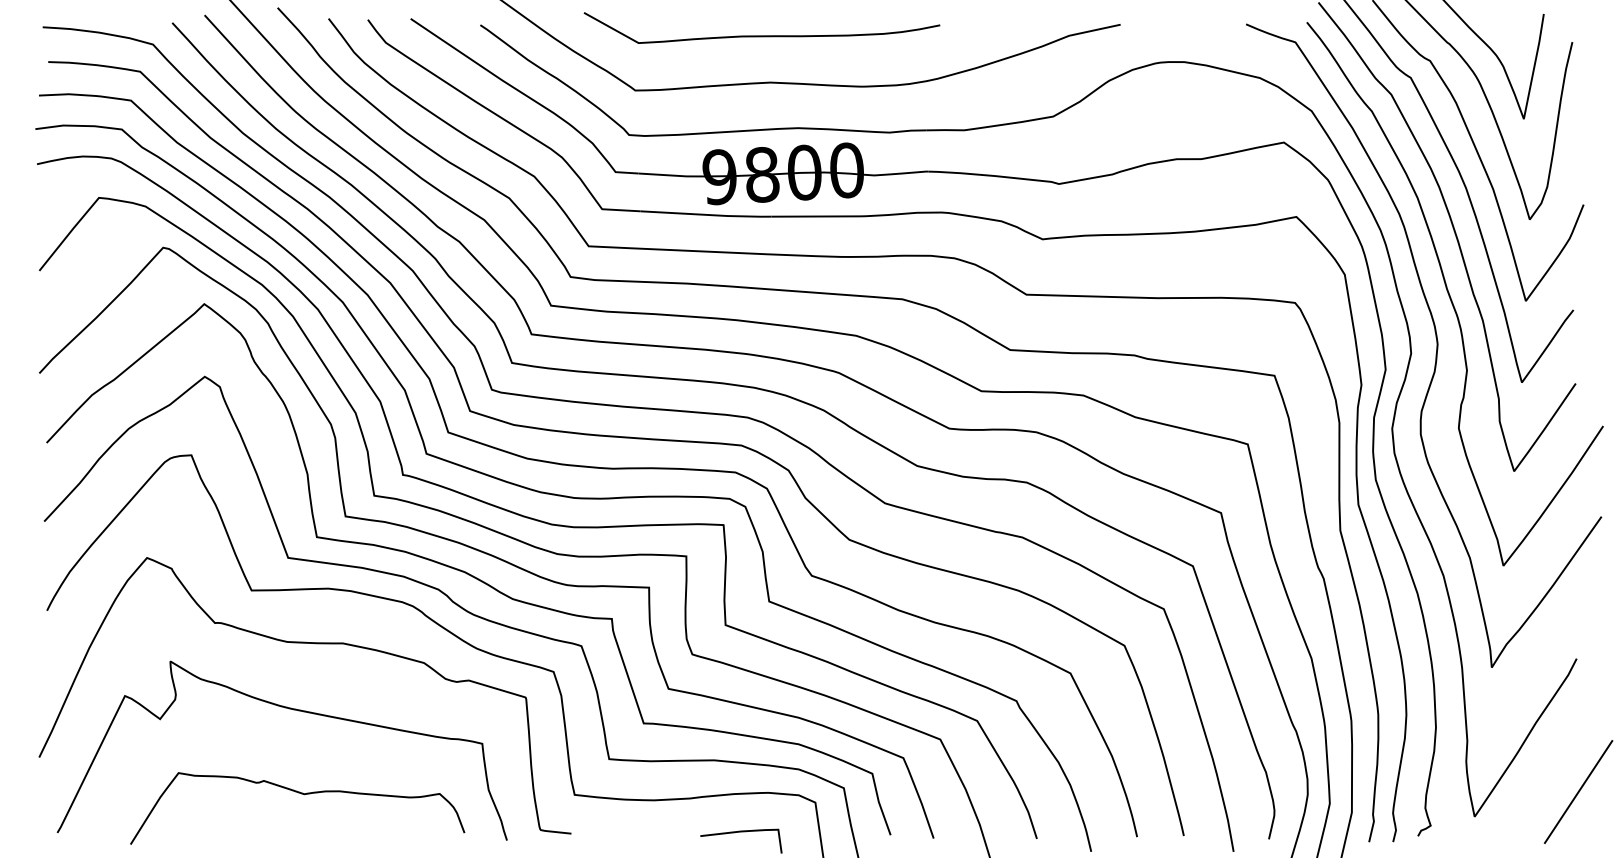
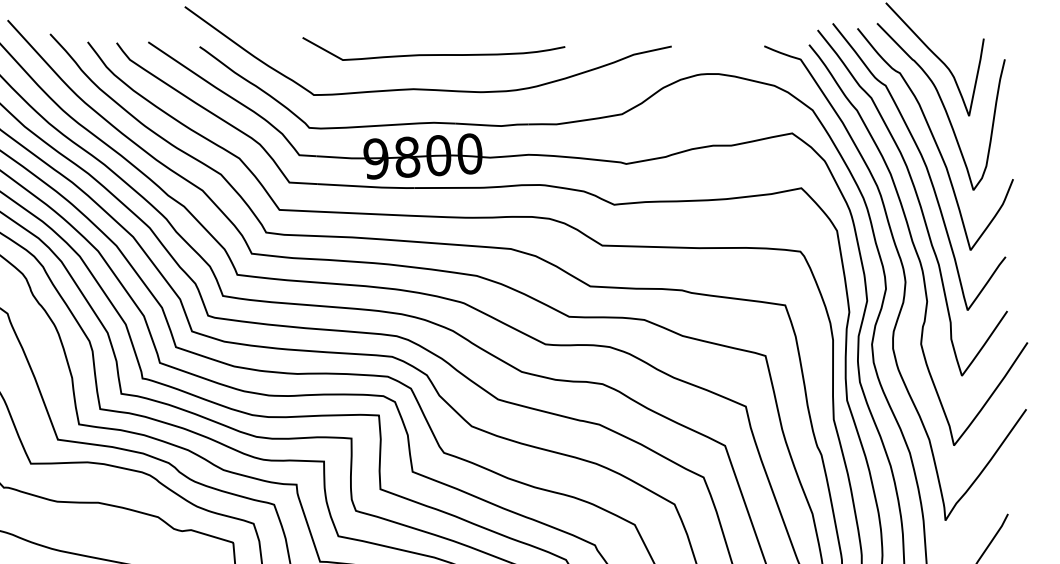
curve: (761, 35) -> (433, 54), moved

